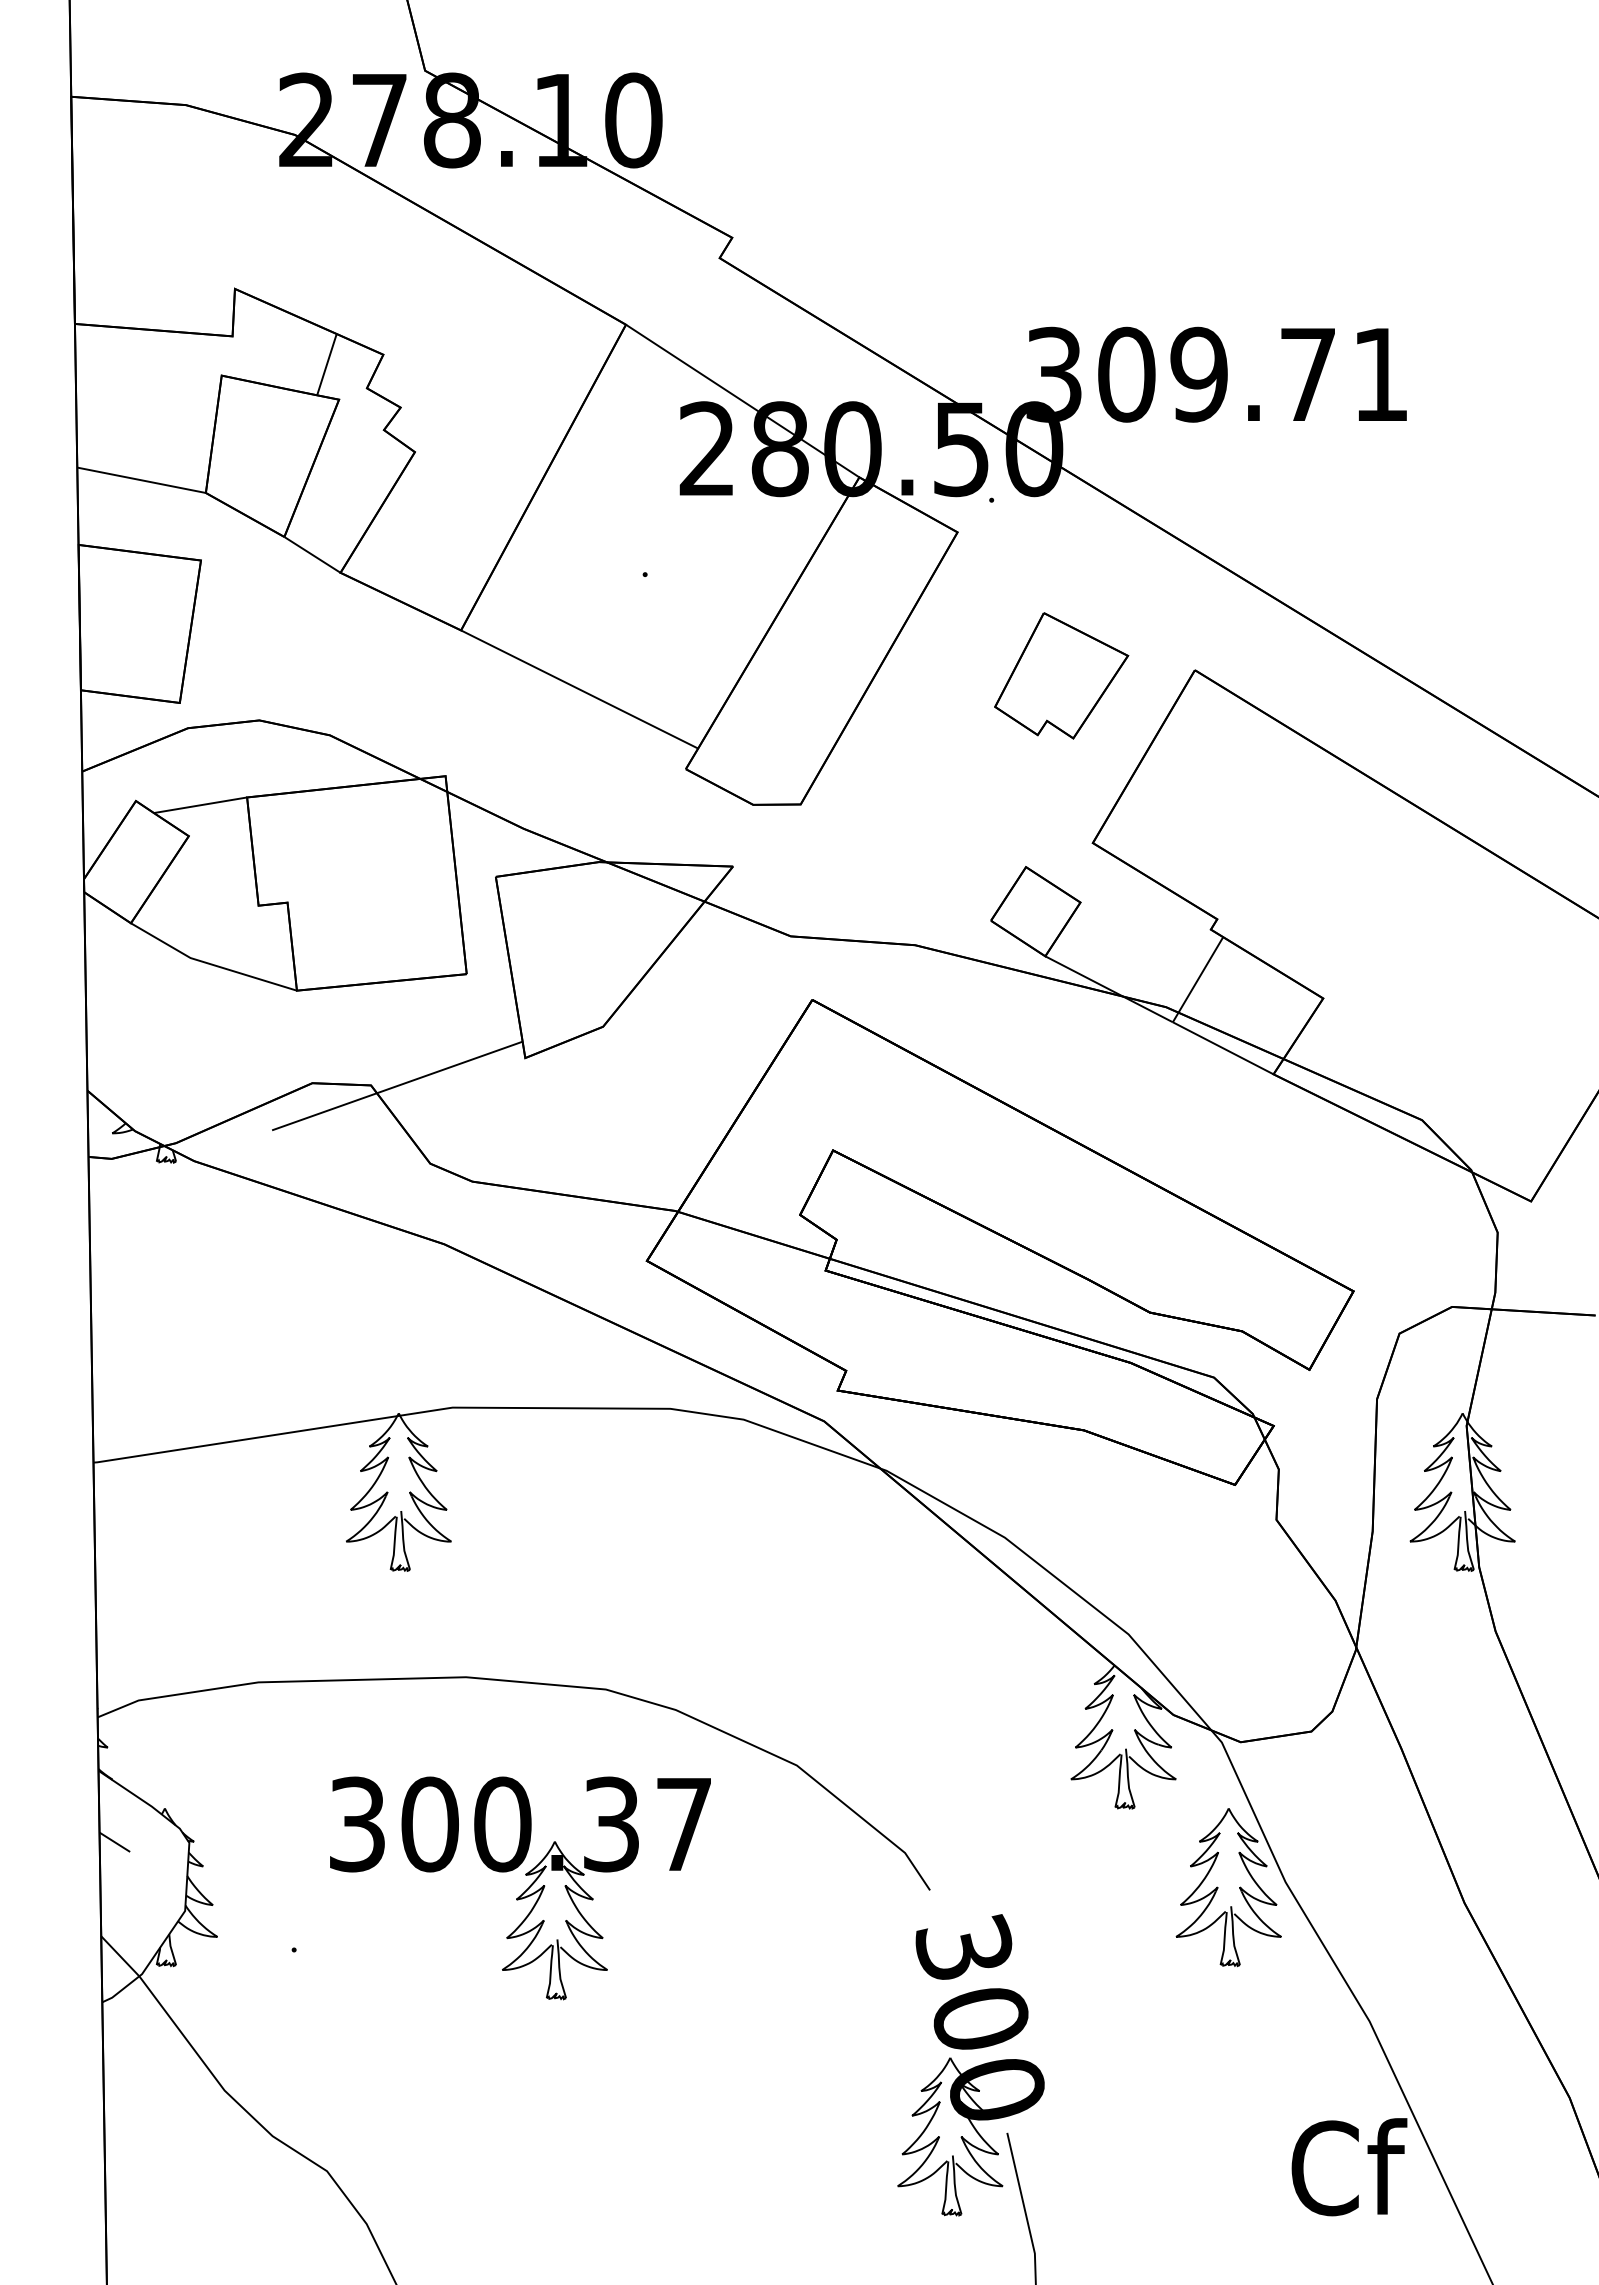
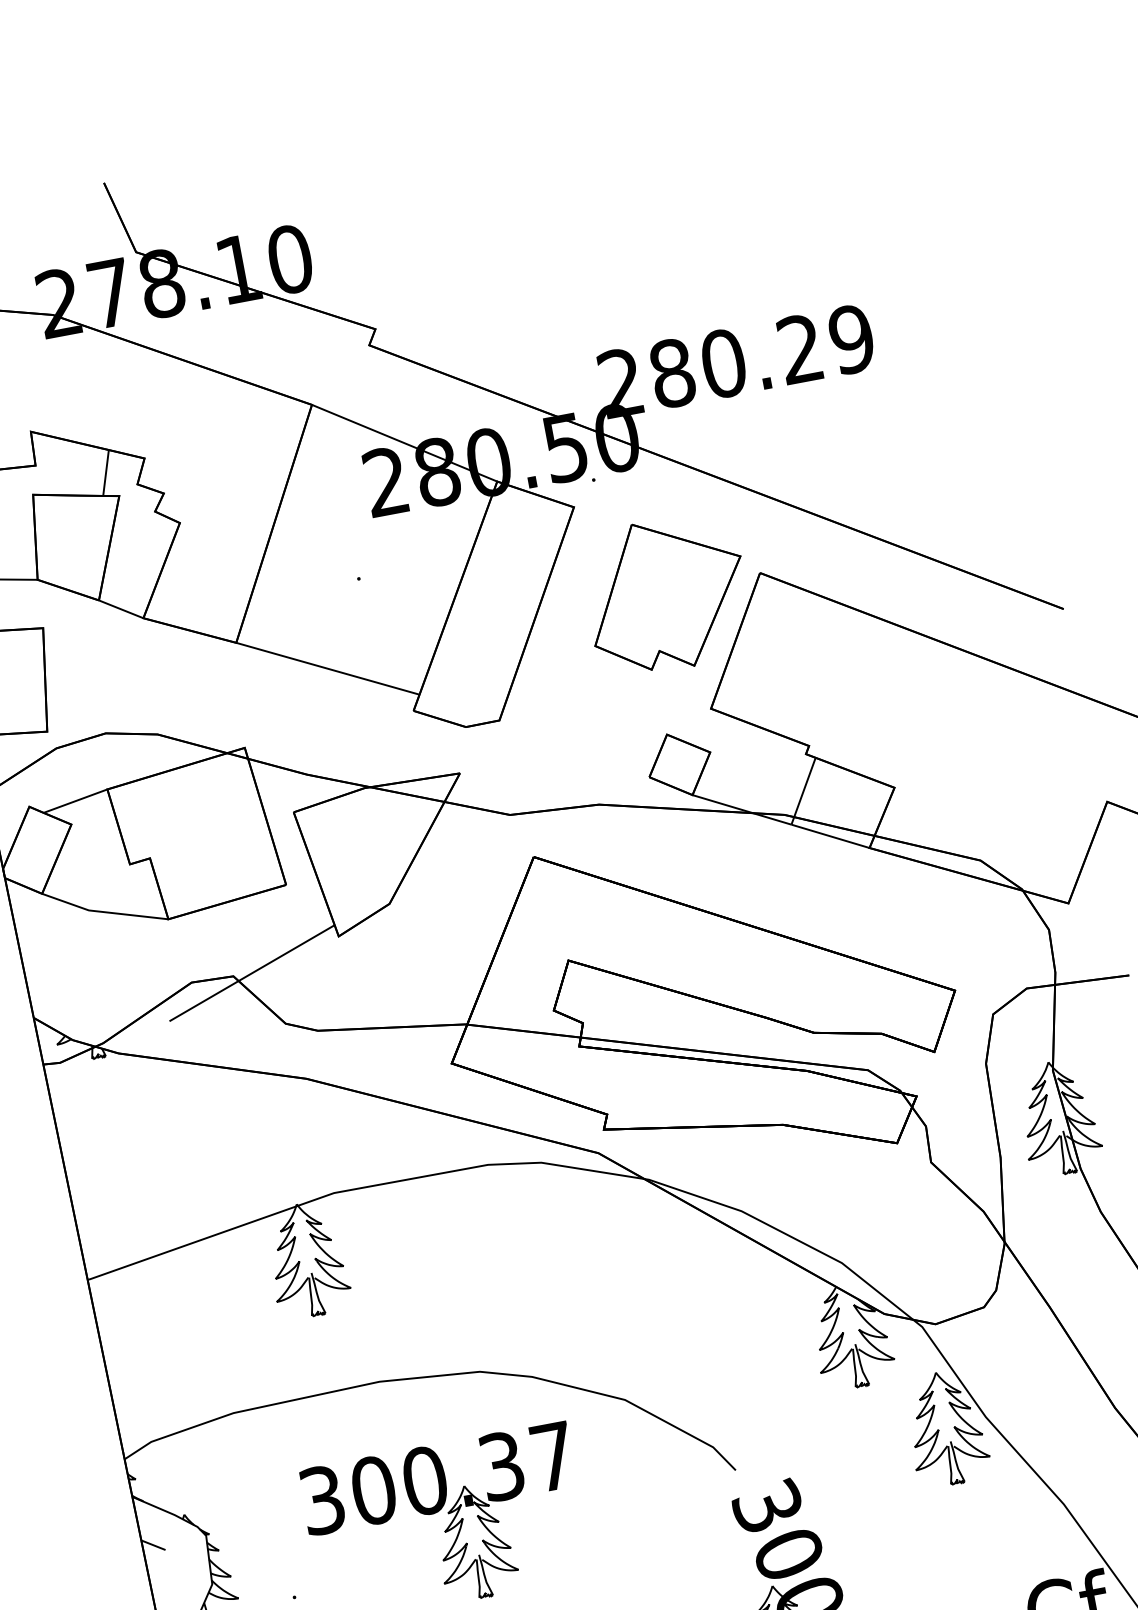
text: (1217, 374) -> (736, 361), 309.71 -> 280.29
part: (1061, 675) -> (666, 594), size x1.67

